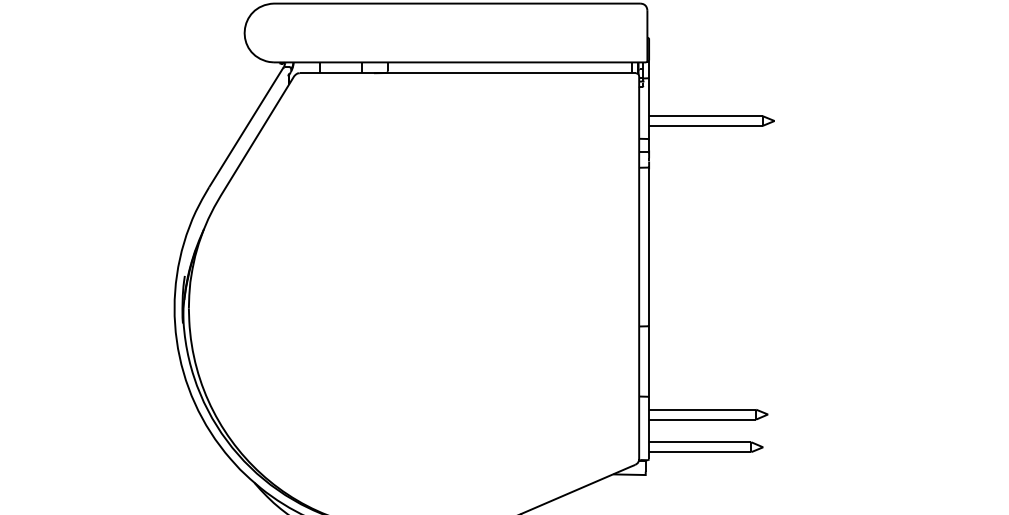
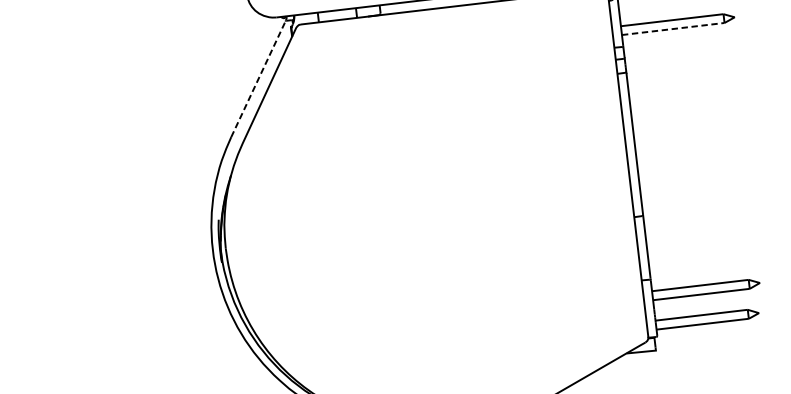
line: (247, 125) -> (259, 77), solid -> dashed
line: (705, 125) -> (672, 28), solid -> dashed

